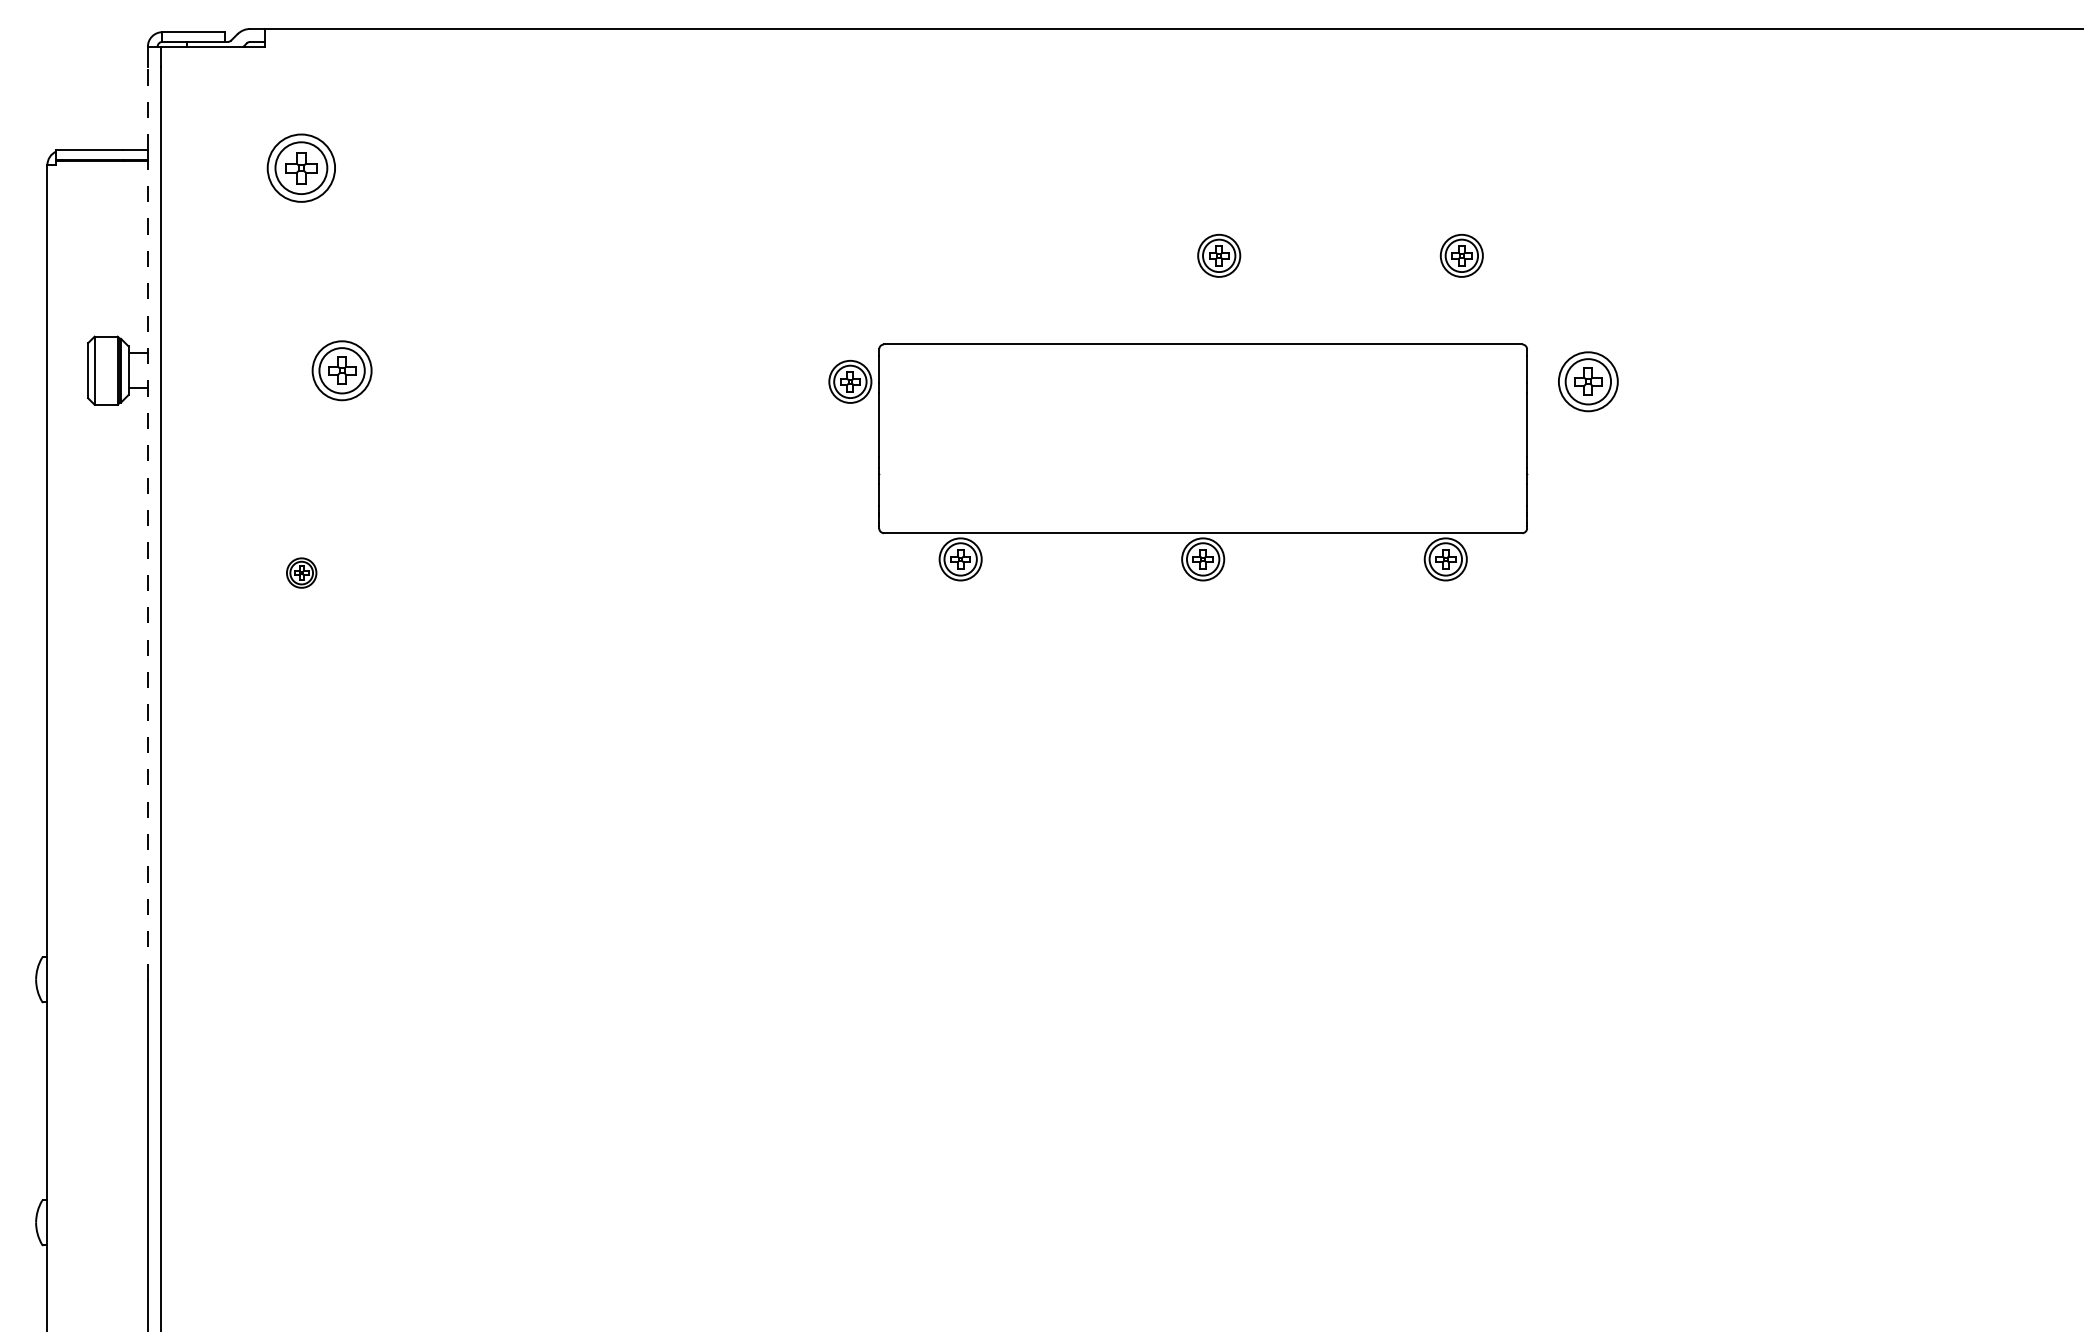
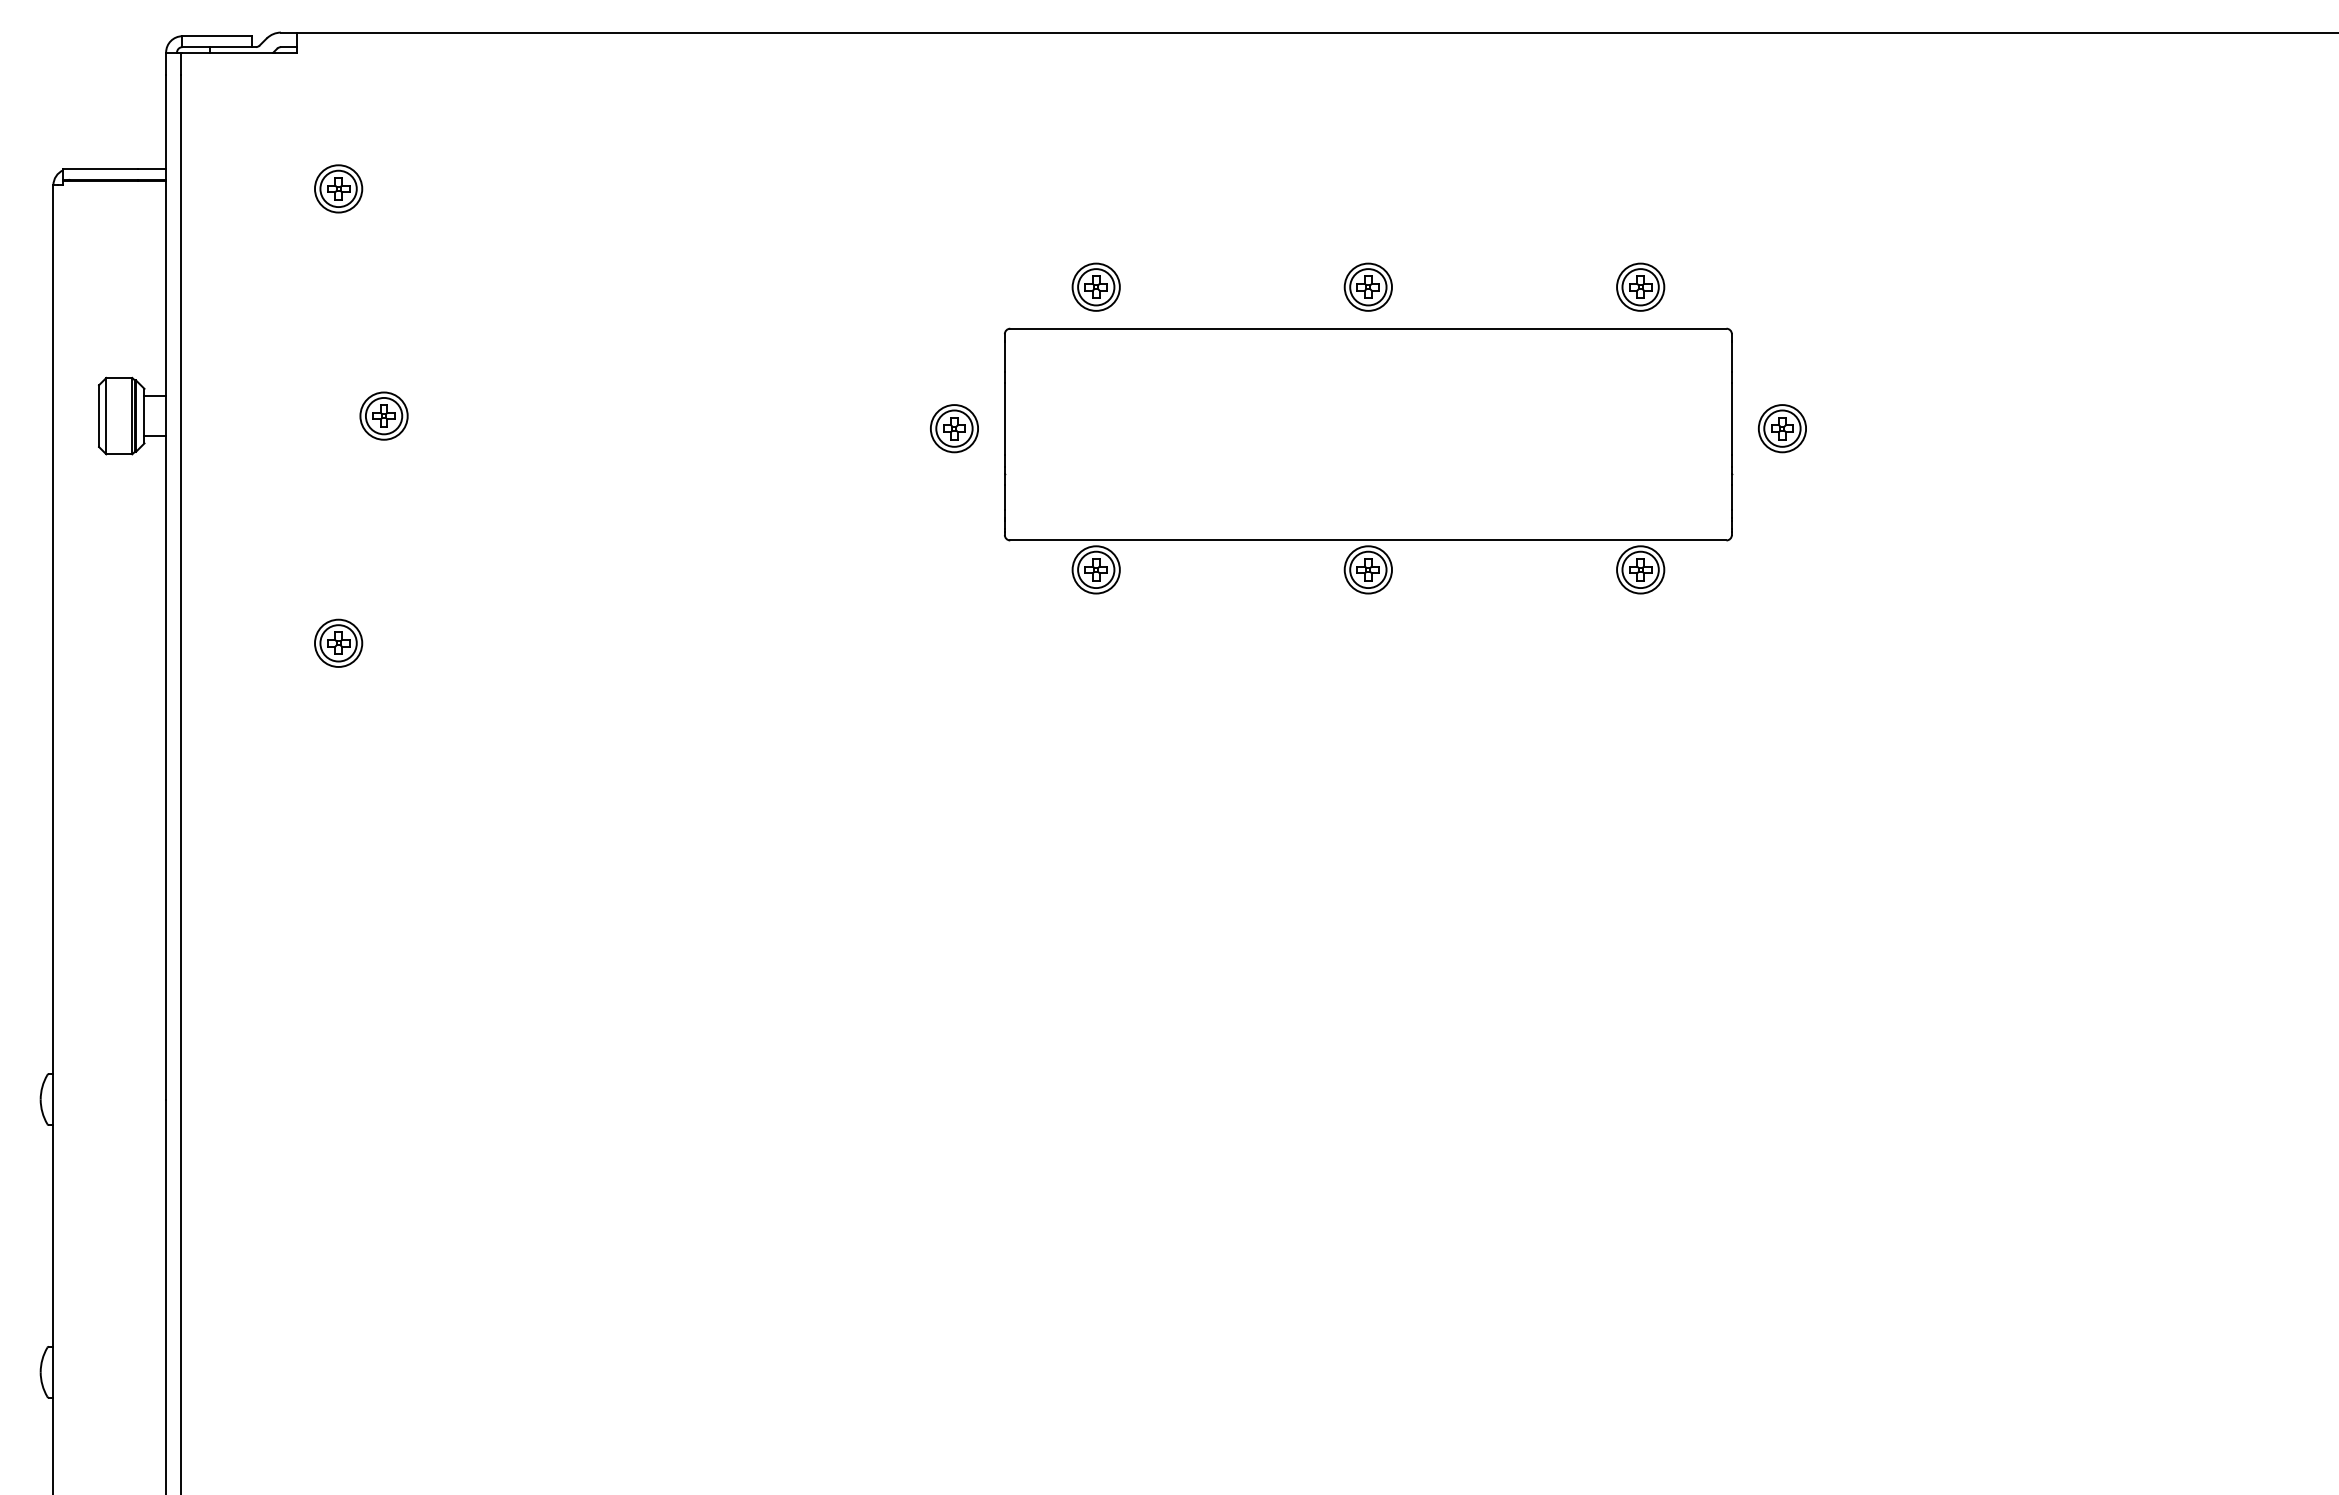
line: (148, 109) -> (166, 122), dashed -> solid
part: (301, 167) -> (338, 188), size x0.62
part: (976, 255) -> (1095, 286), added
part: (341, 370) -> (383, 415), size x0.71
part: (1587, 381) -> (1781, 428), size x0.71
part: (1203, 461) -> (1368, 460), moved
line: (148, 569) -> (166, 639), dashed -> solid
part: (301, 572) -> (338, 642), size x1.43

